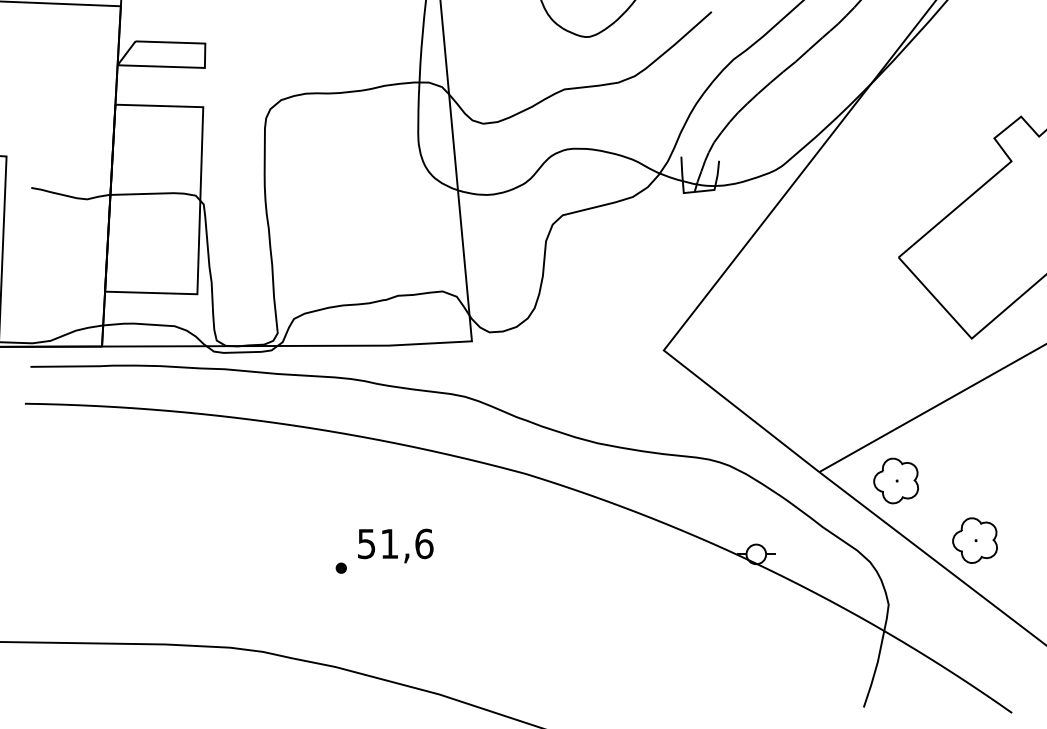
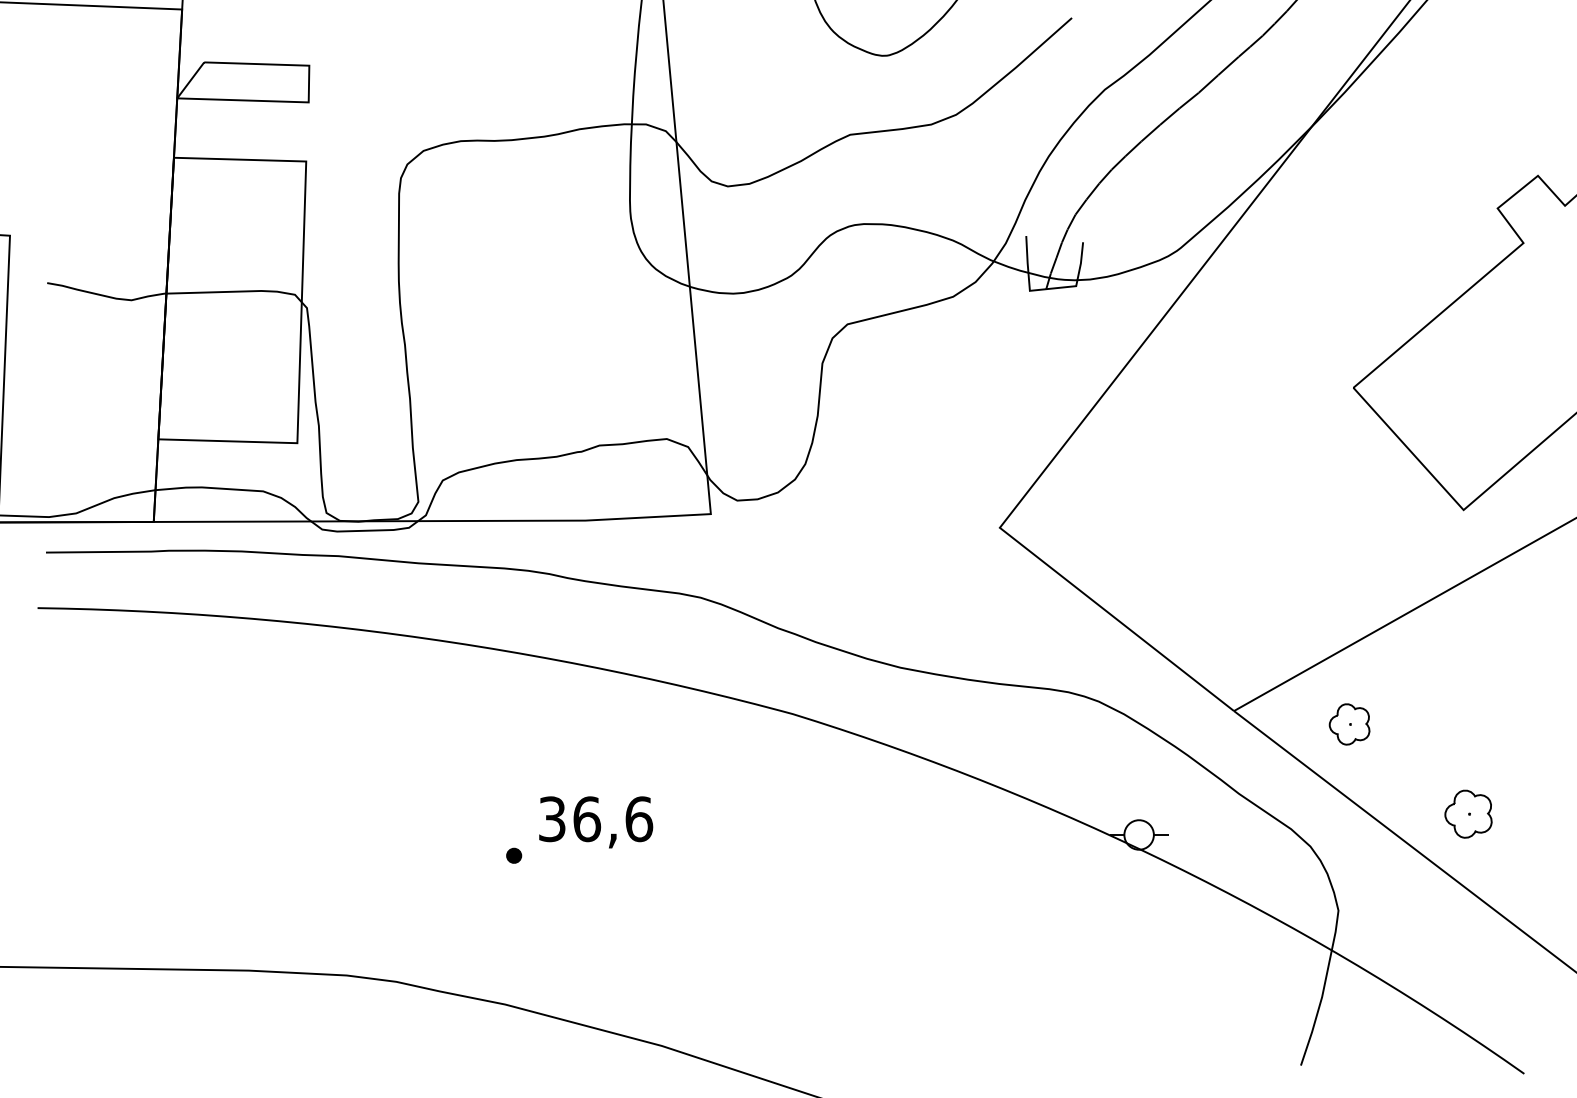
part: (895, 480) -> (1348, 723), size x0.6
part: (974, 540) -> (1467, 814), size x0.7
text: (378, 543) -> (570, 818), 51,6 -> 36,6

